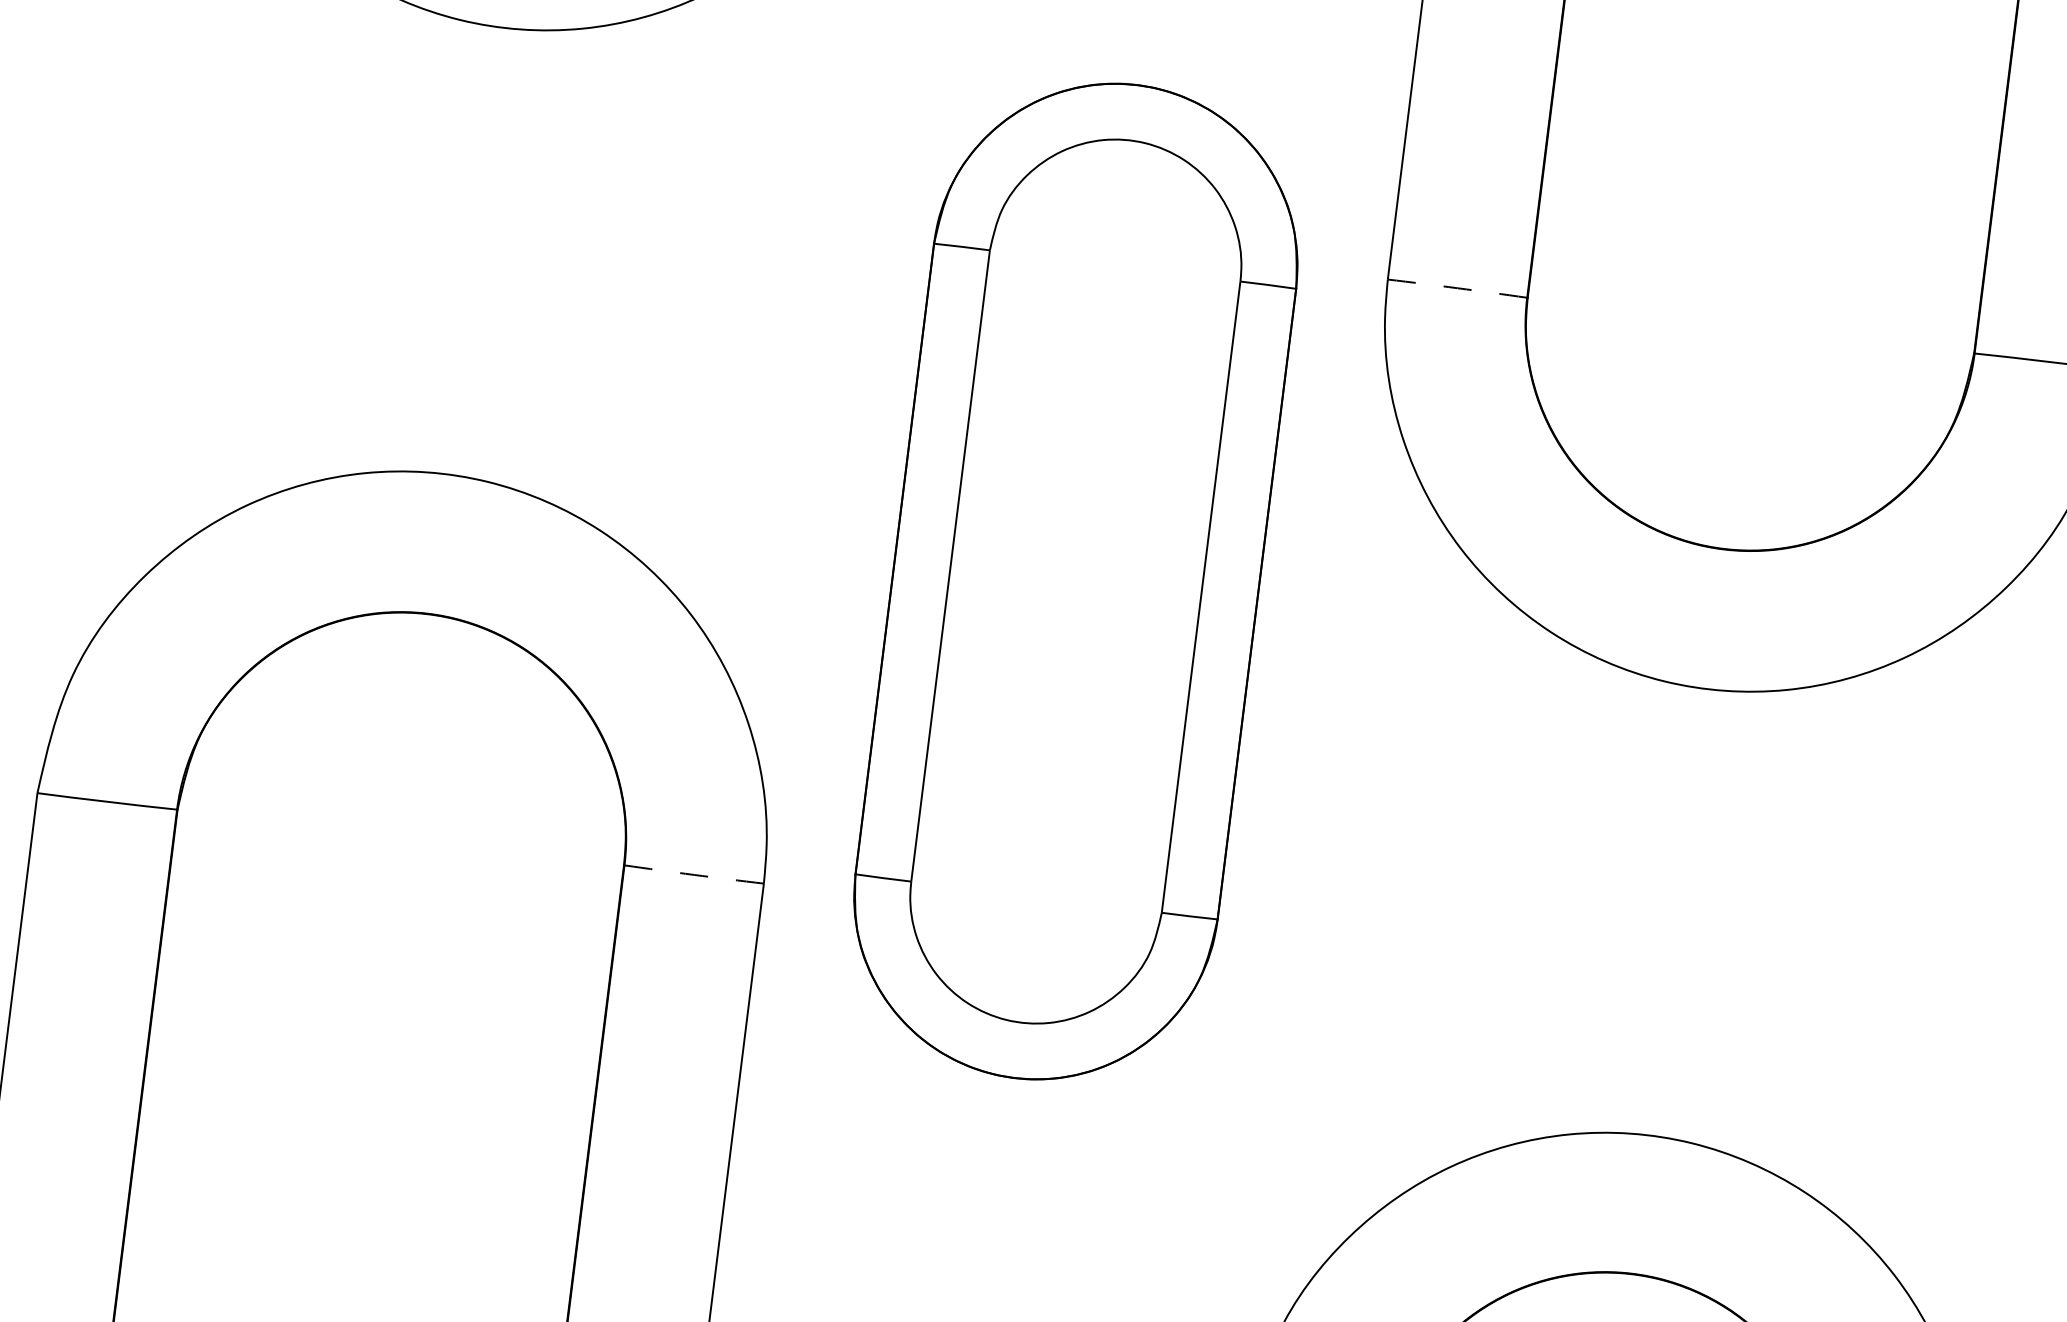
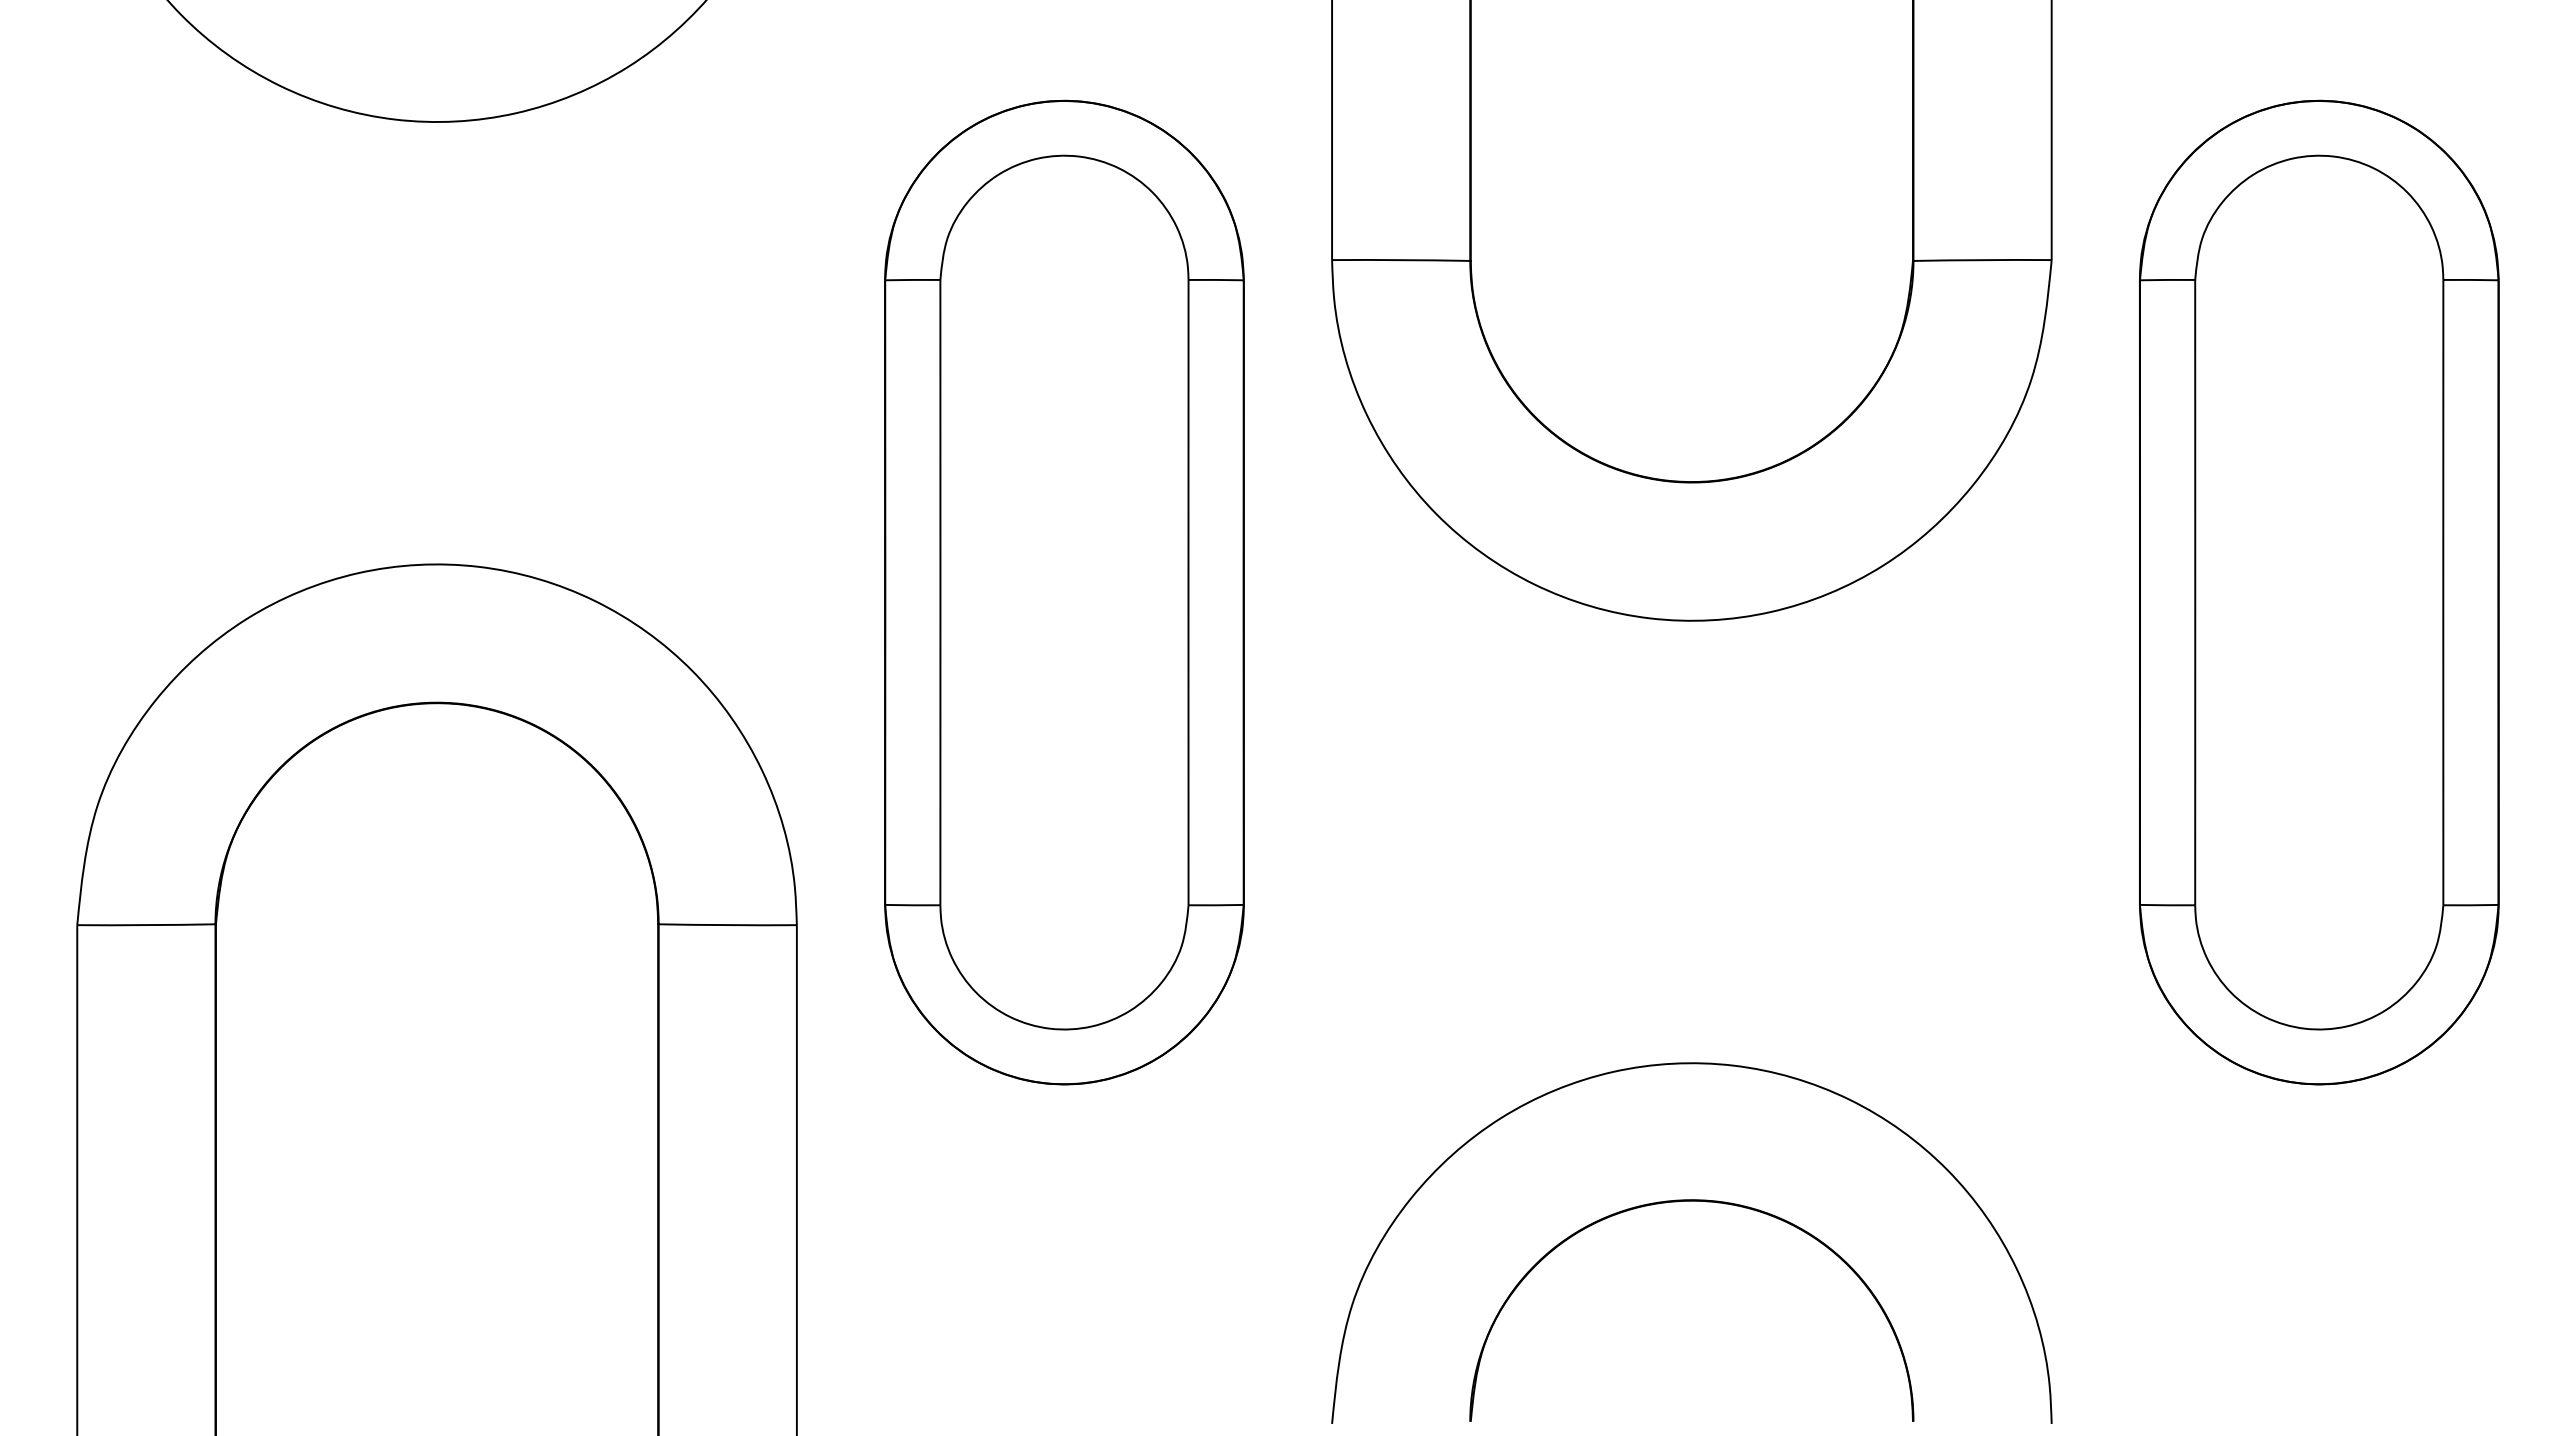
arc: (1457, 288) -> (1401, 260), dashed -> solid
arc: (693, 875) -> (727, 925), dashed -> solid

